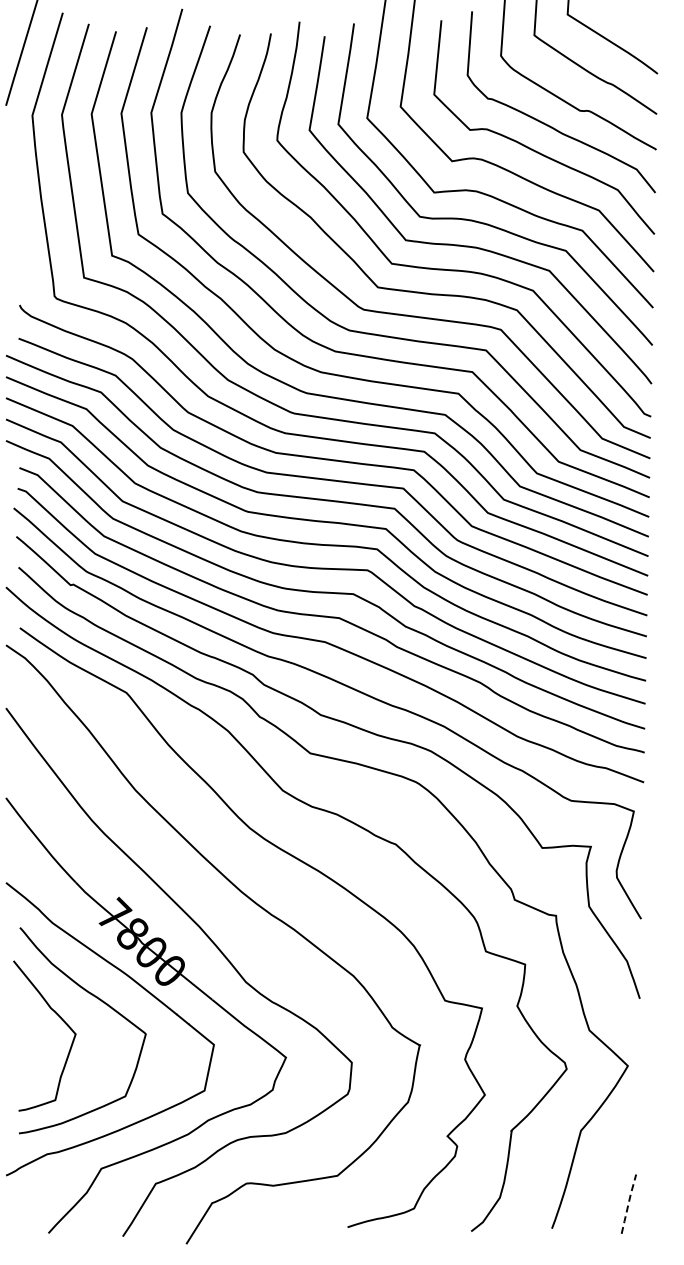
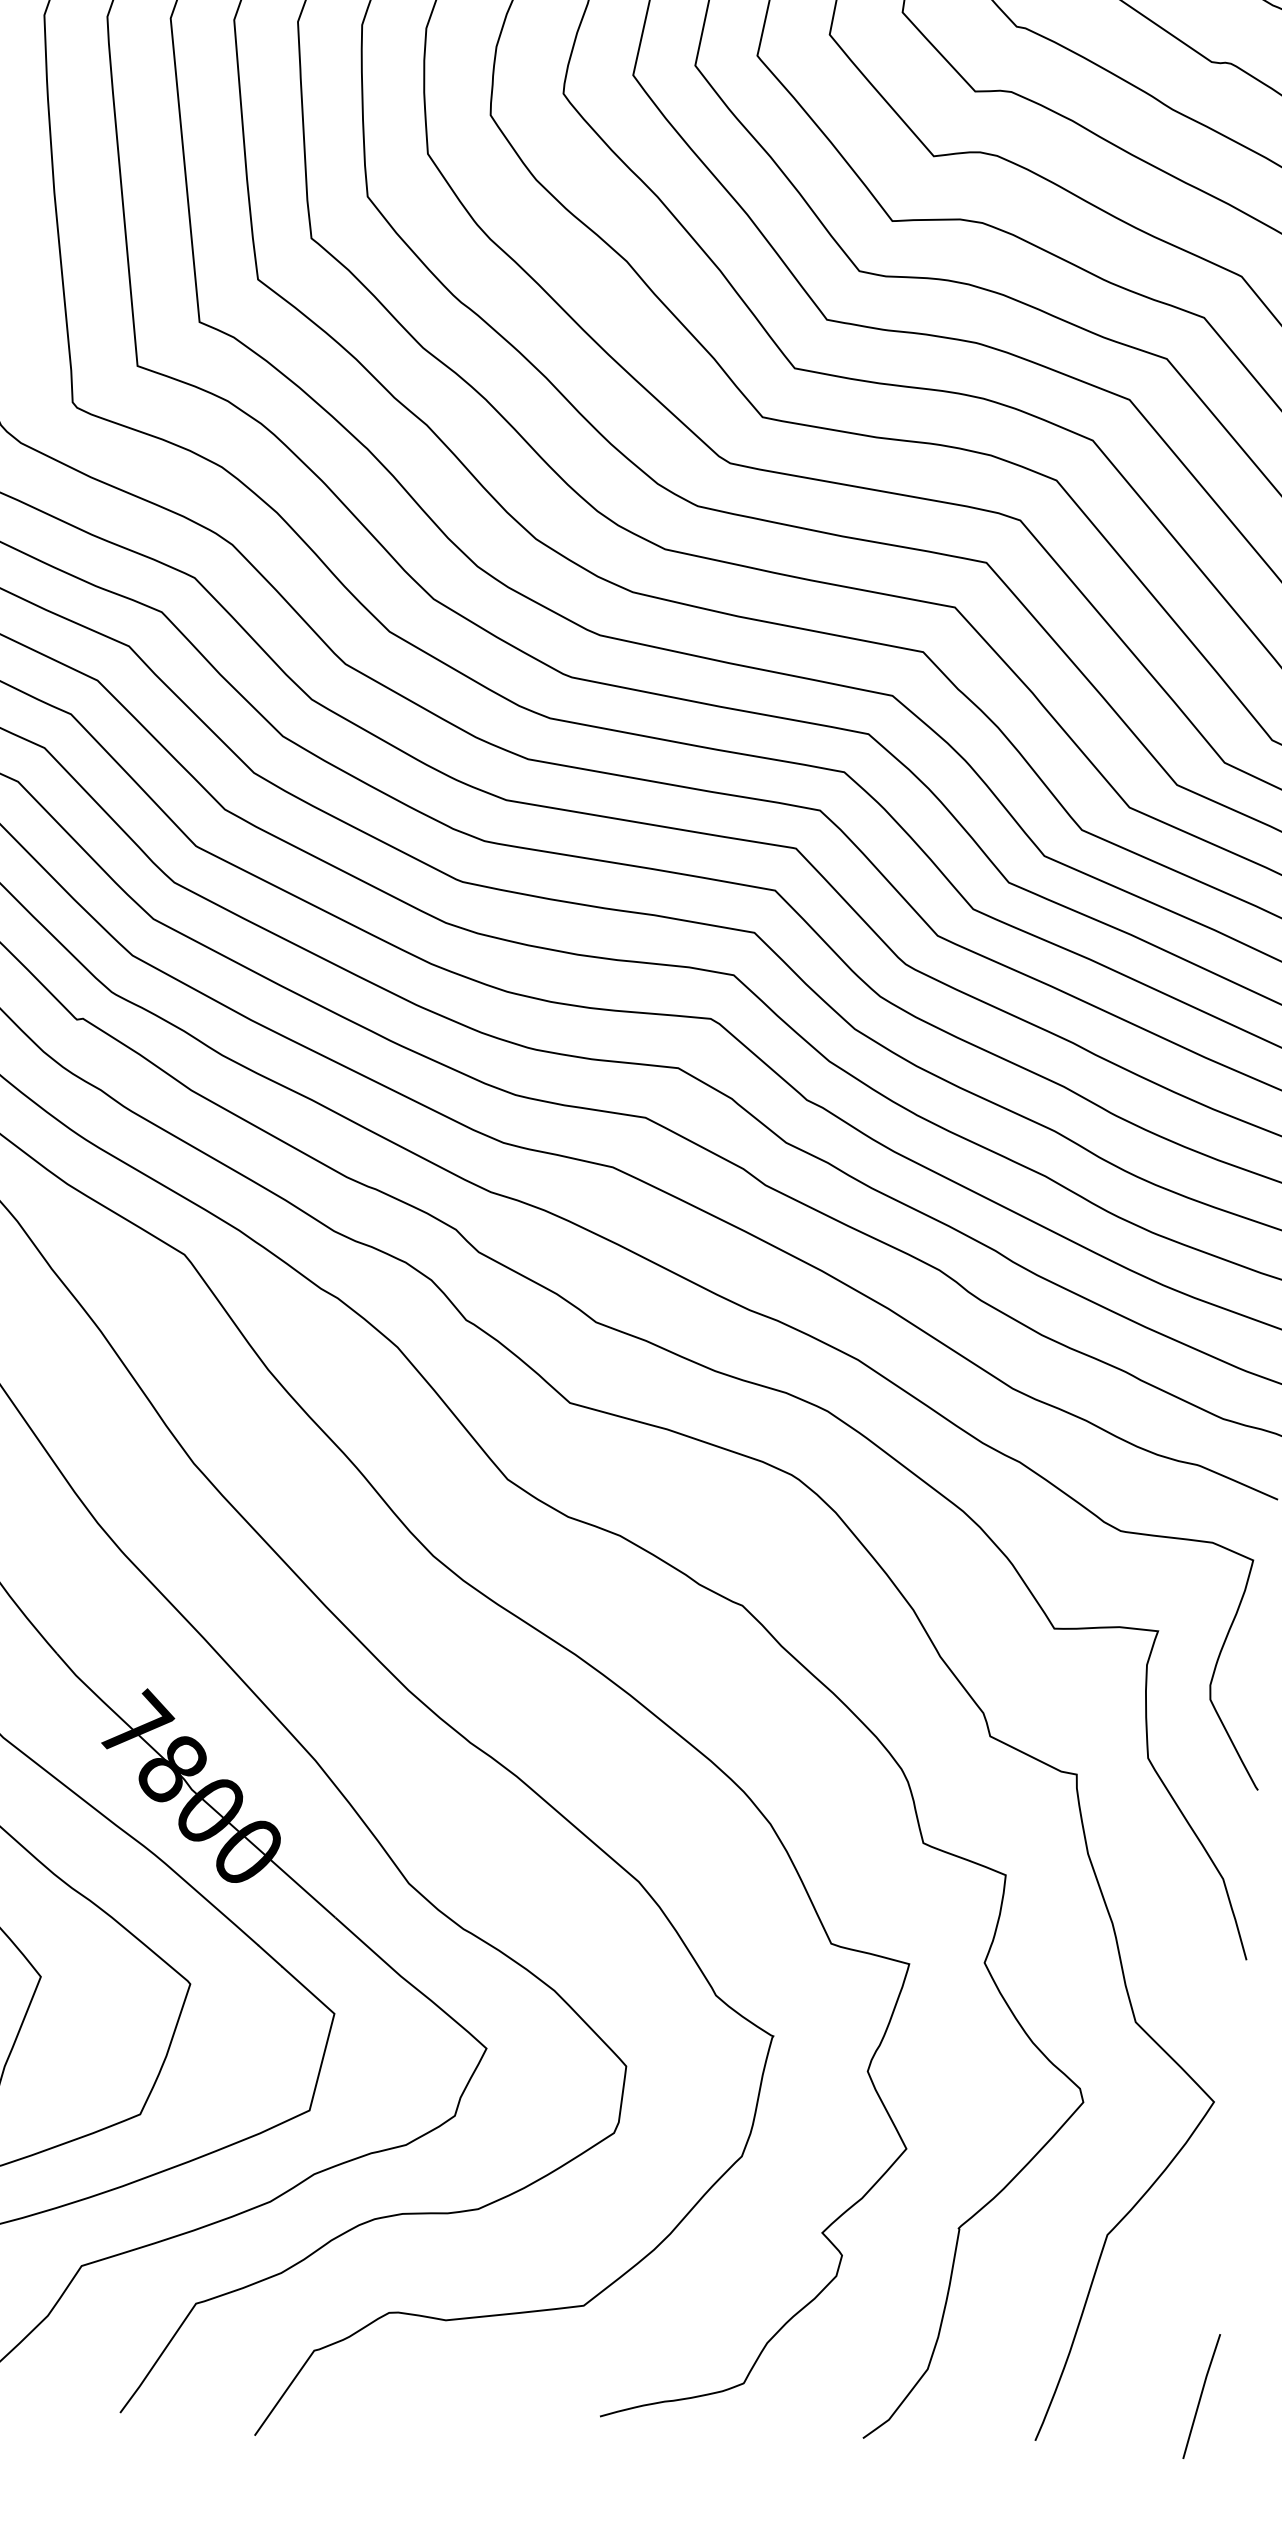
line: (628, 1204) -> (1200, 2397), dashed -> solid

